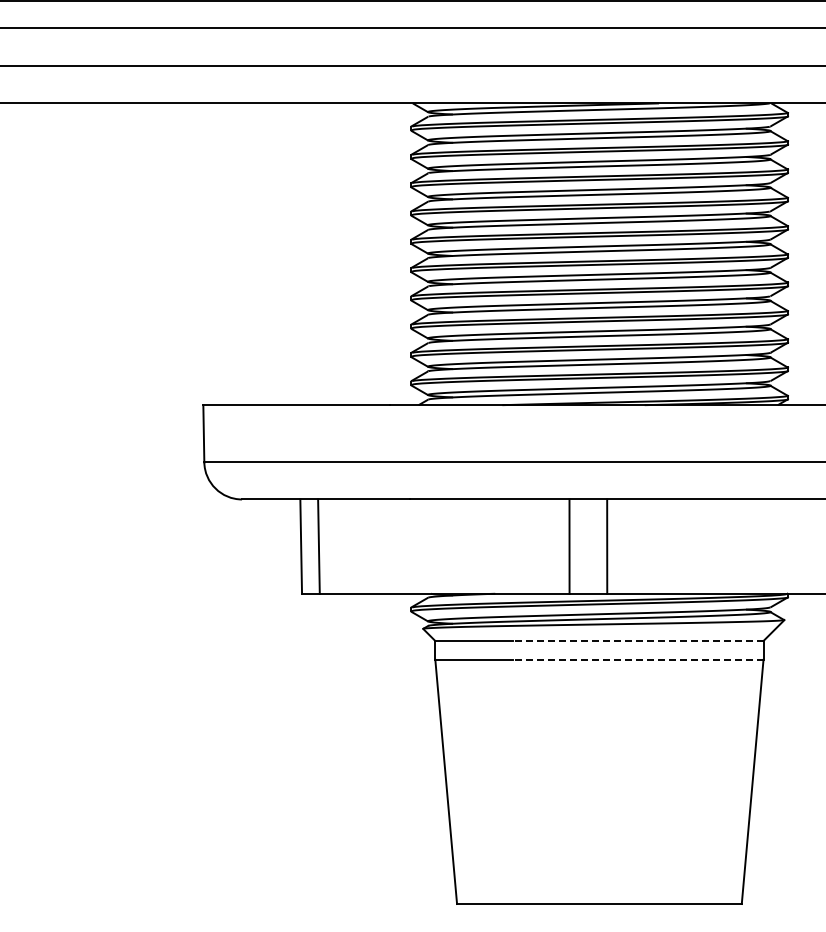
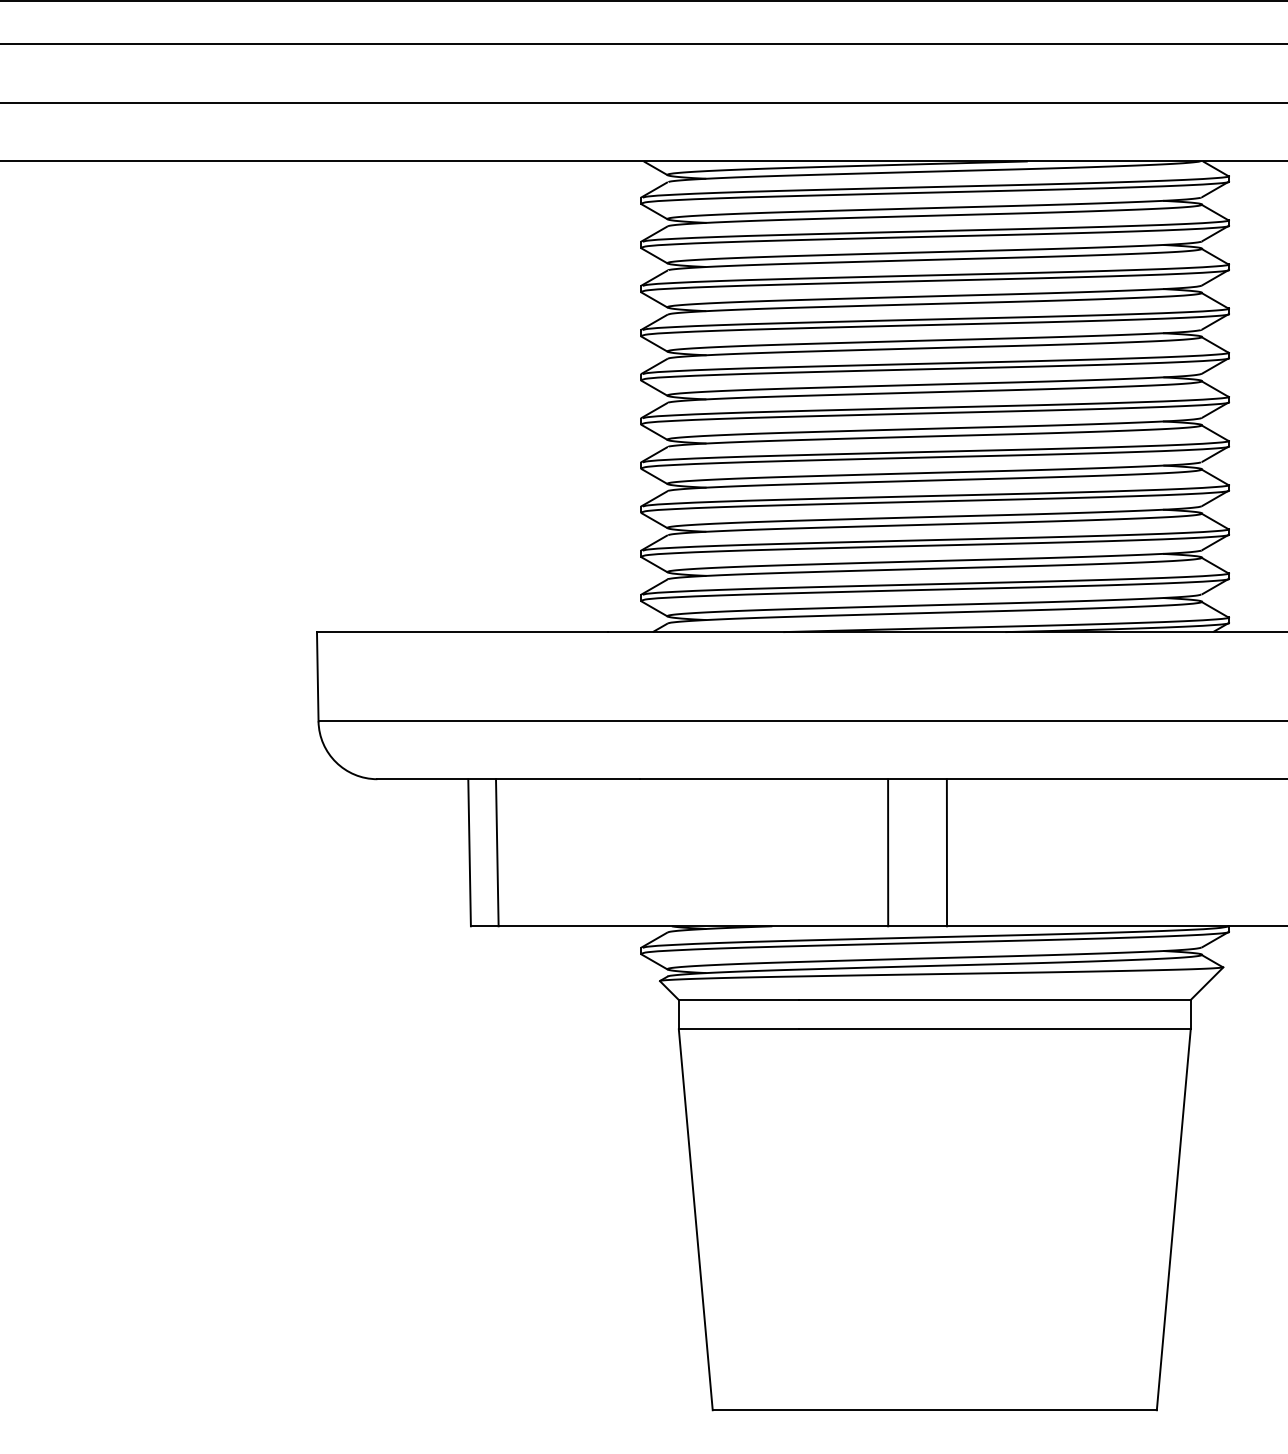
line: (637, 641) -> (994, 1000), dashed -> solid
line: (637, 659) -> (994, 1028), dashed -> solid

